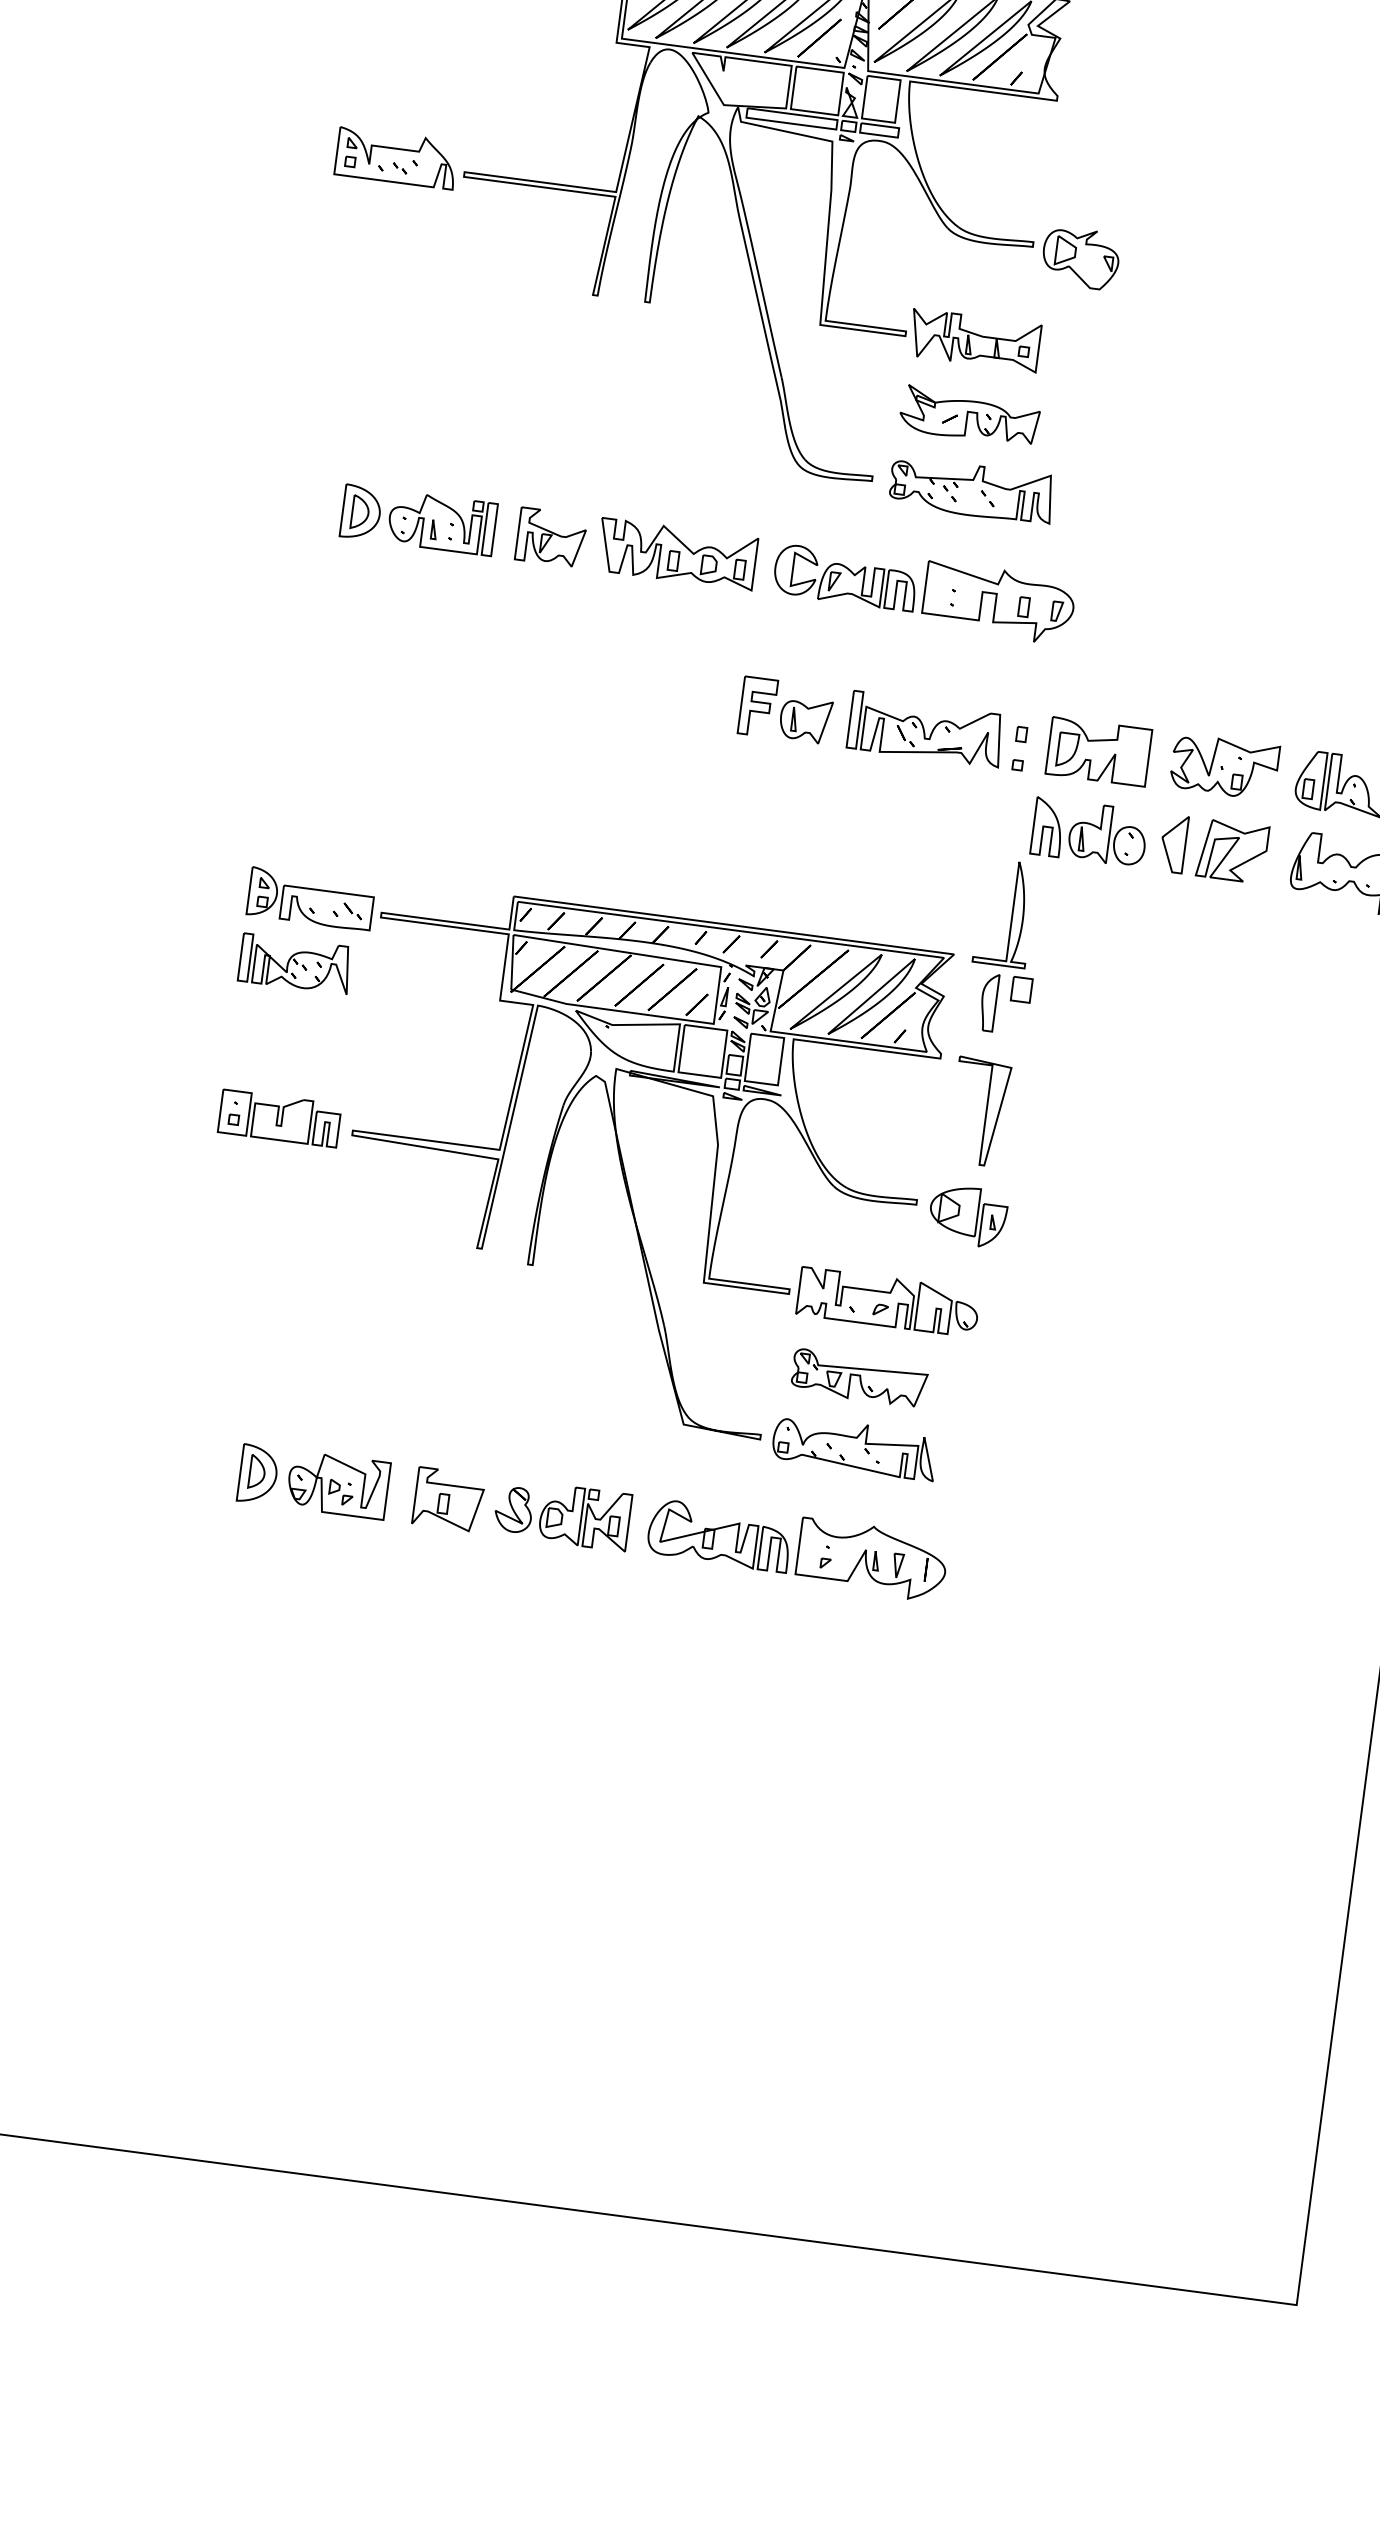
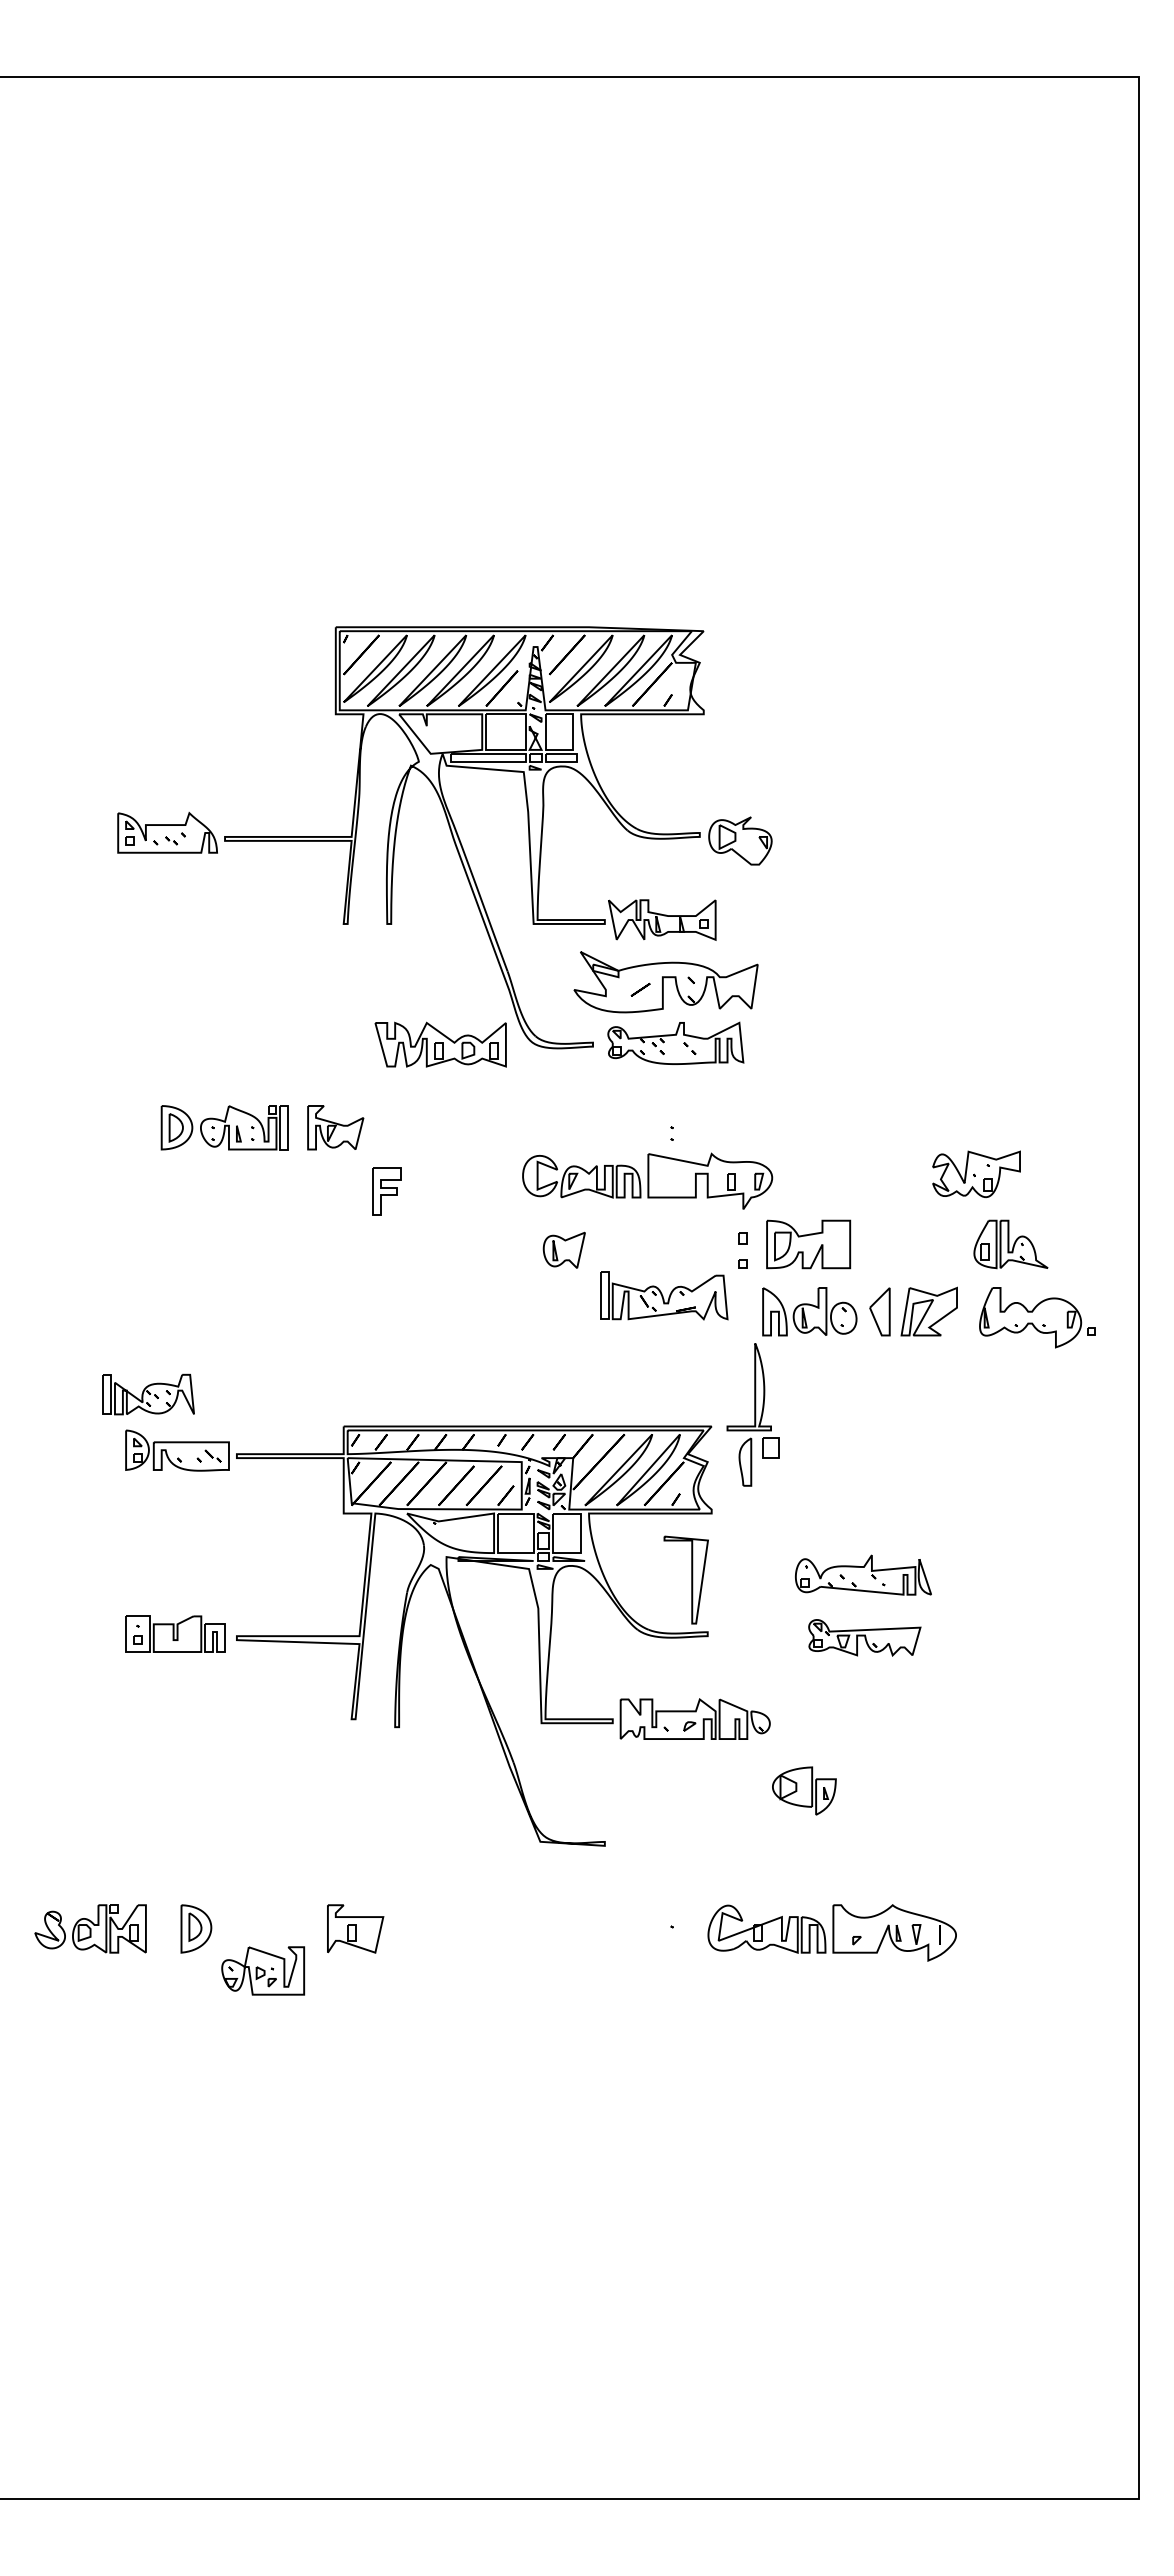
part: (970, 415) -> (666, 982), size x1.6
part: (676, 553) -> (440, 1044), moved
part: (923, 592) -> (647, 1180), moved
part: (757, 706) -> (386, 1191), moved
part: (926, 729) -> (664, 1295), moved
part: (1224, 767) -> (976, 1174), moved
part: (295, 963) -> (148, 1394), moved
part: (978, 1111) -> (685, 1579), moved
part: (968, 1215) -> (804, 1790), moved
part: (859, 1377) -> (864, 1637), moved
part: (855, 1446) -> (863, 1574), moved
part: (338, 1484) -> (263, 1970), moved
part: (562, 1514) -> (90, 1928), moved
part: (796, 1549) -> (831, 1932), moved

